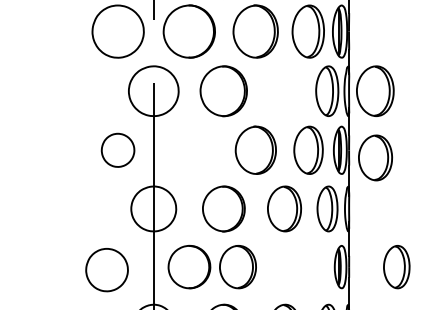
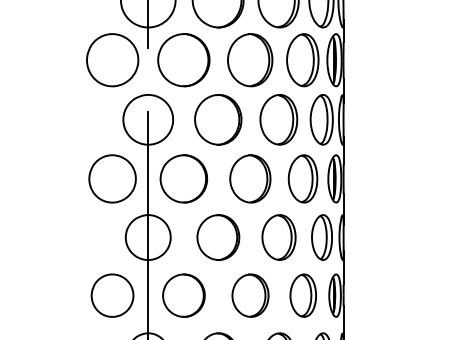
part: (375, 90) -> (278, 119), moved
part: (118, 149) -> (112, 178), size x1.43
part: (189, 149) -> (183, 178), added
part: (375, 157) -> (369, 186), removed
part: (238, 266) -> (250, 295), moved
part: (396, 266) -> (302, 295), moved
part: (107, 269) -> (112, 295), moved

